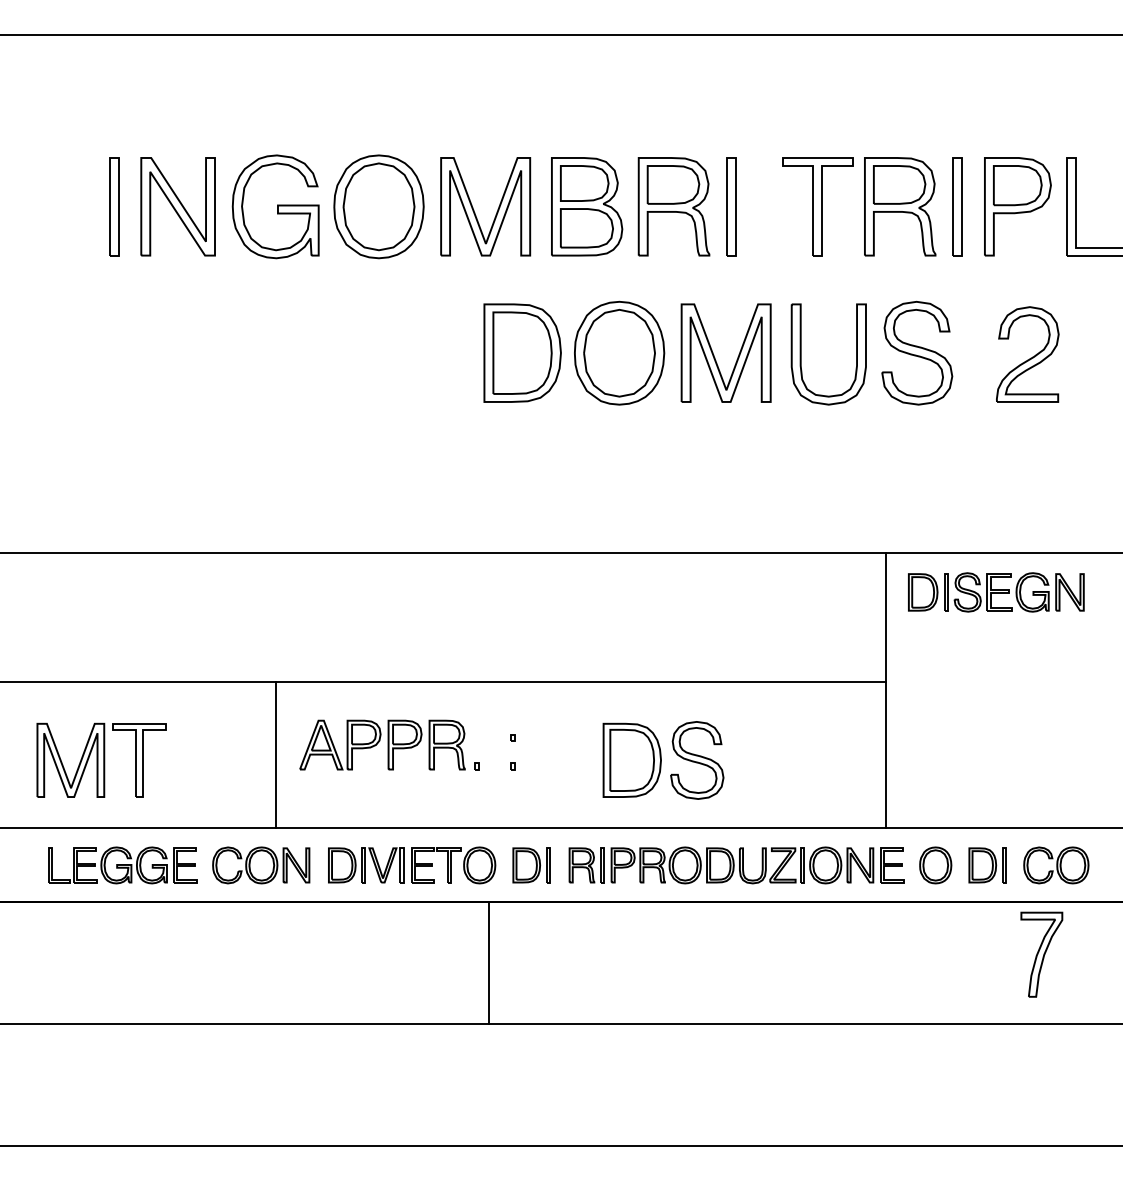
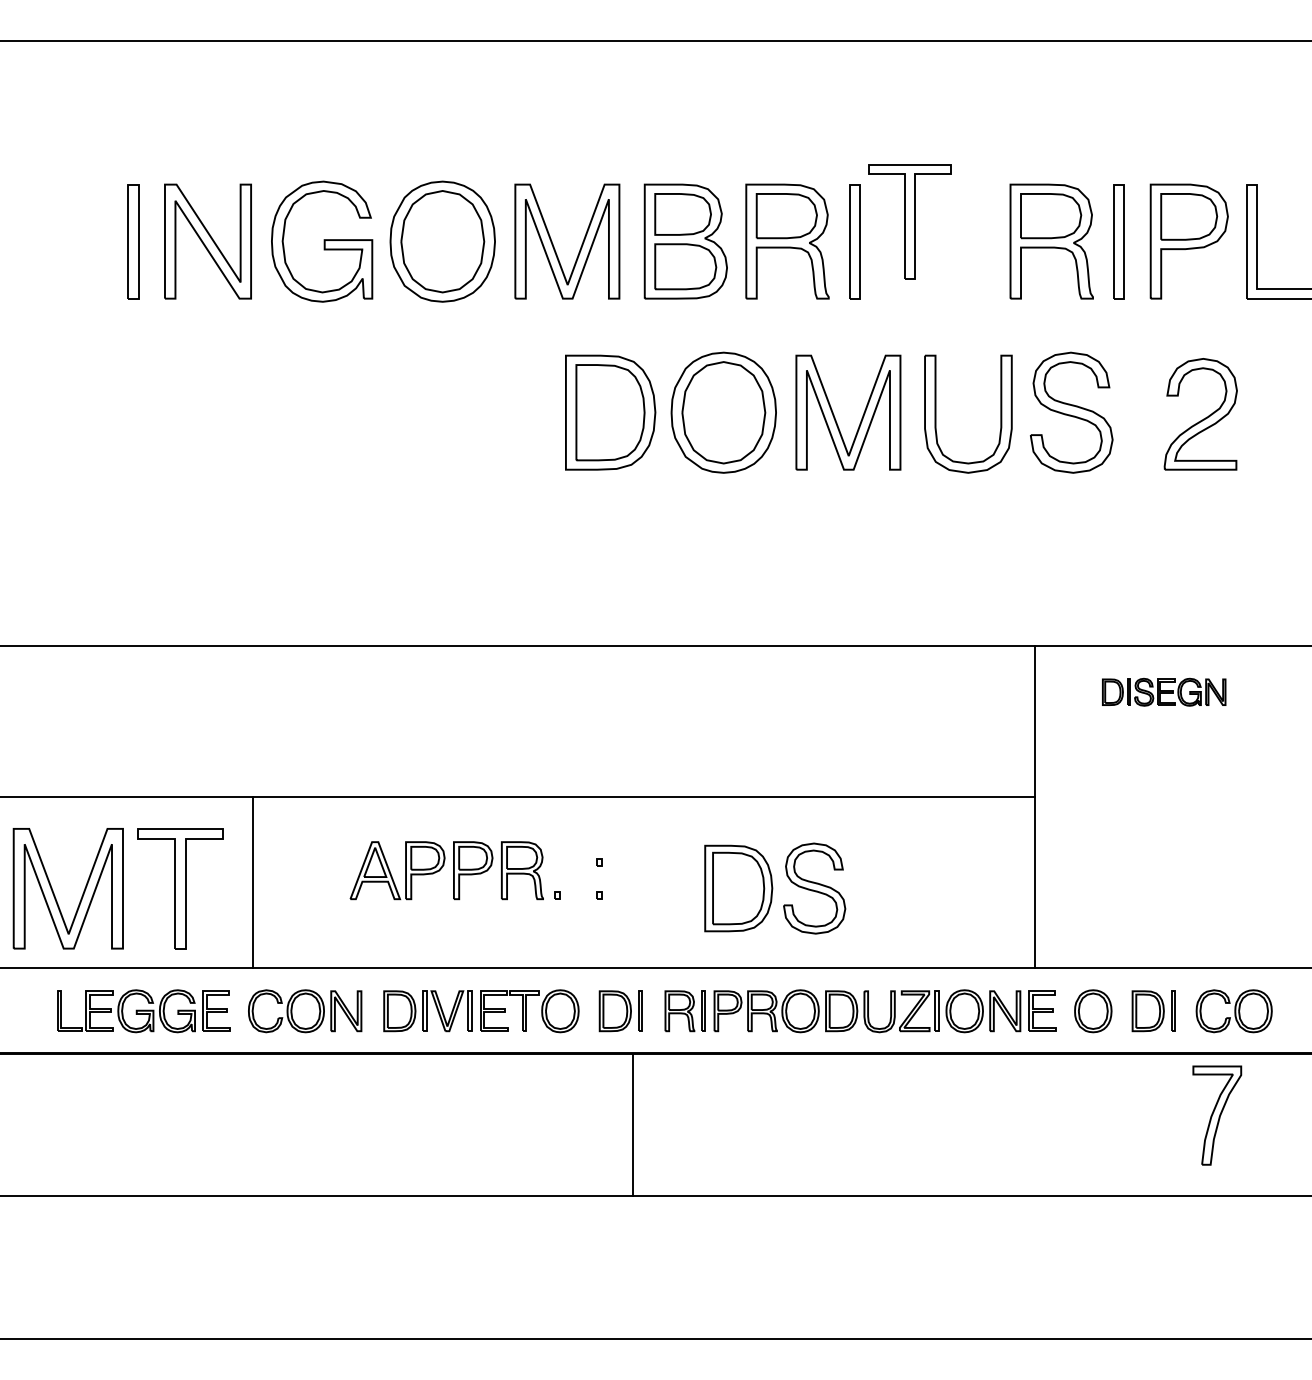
part: (817, 206) -> (909, 221), moved
part: (996, 592) -> (1164, 692), size x0.6
line: (275, 754) -> (252, 881), moved
part: (101, 759) -> (118, 887), size x1.4
line: (489, 962) -> (632, 1124), moved

